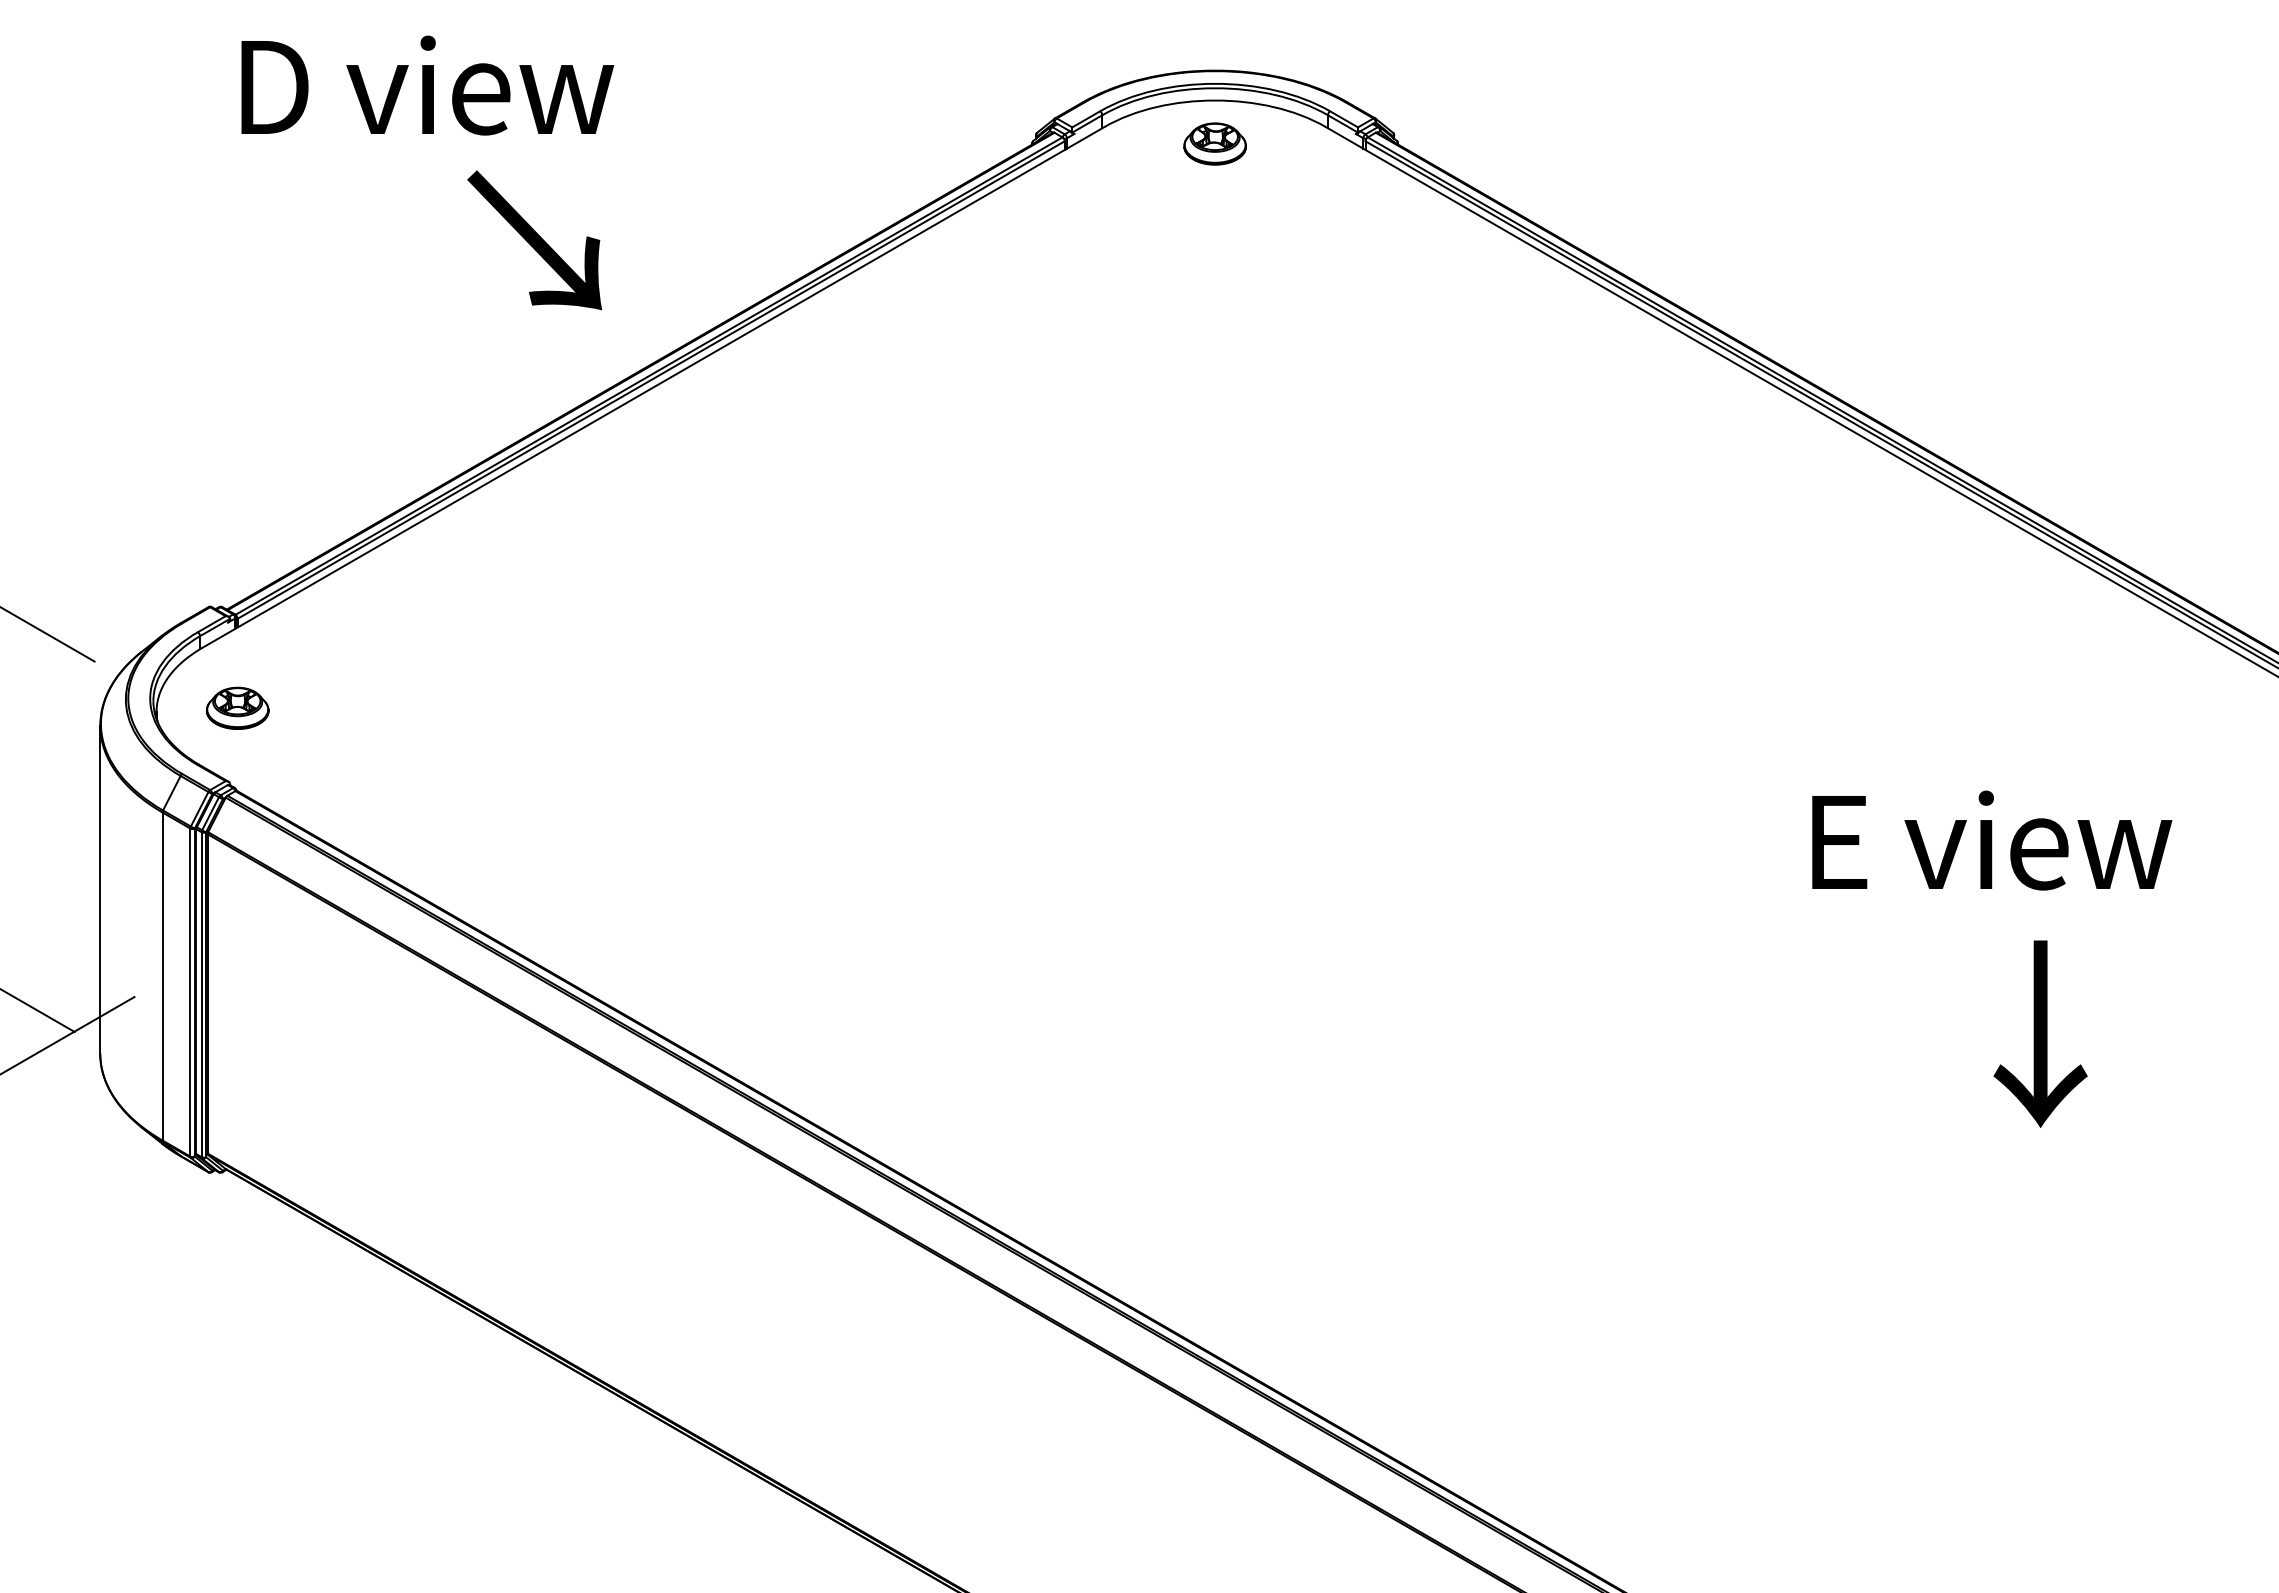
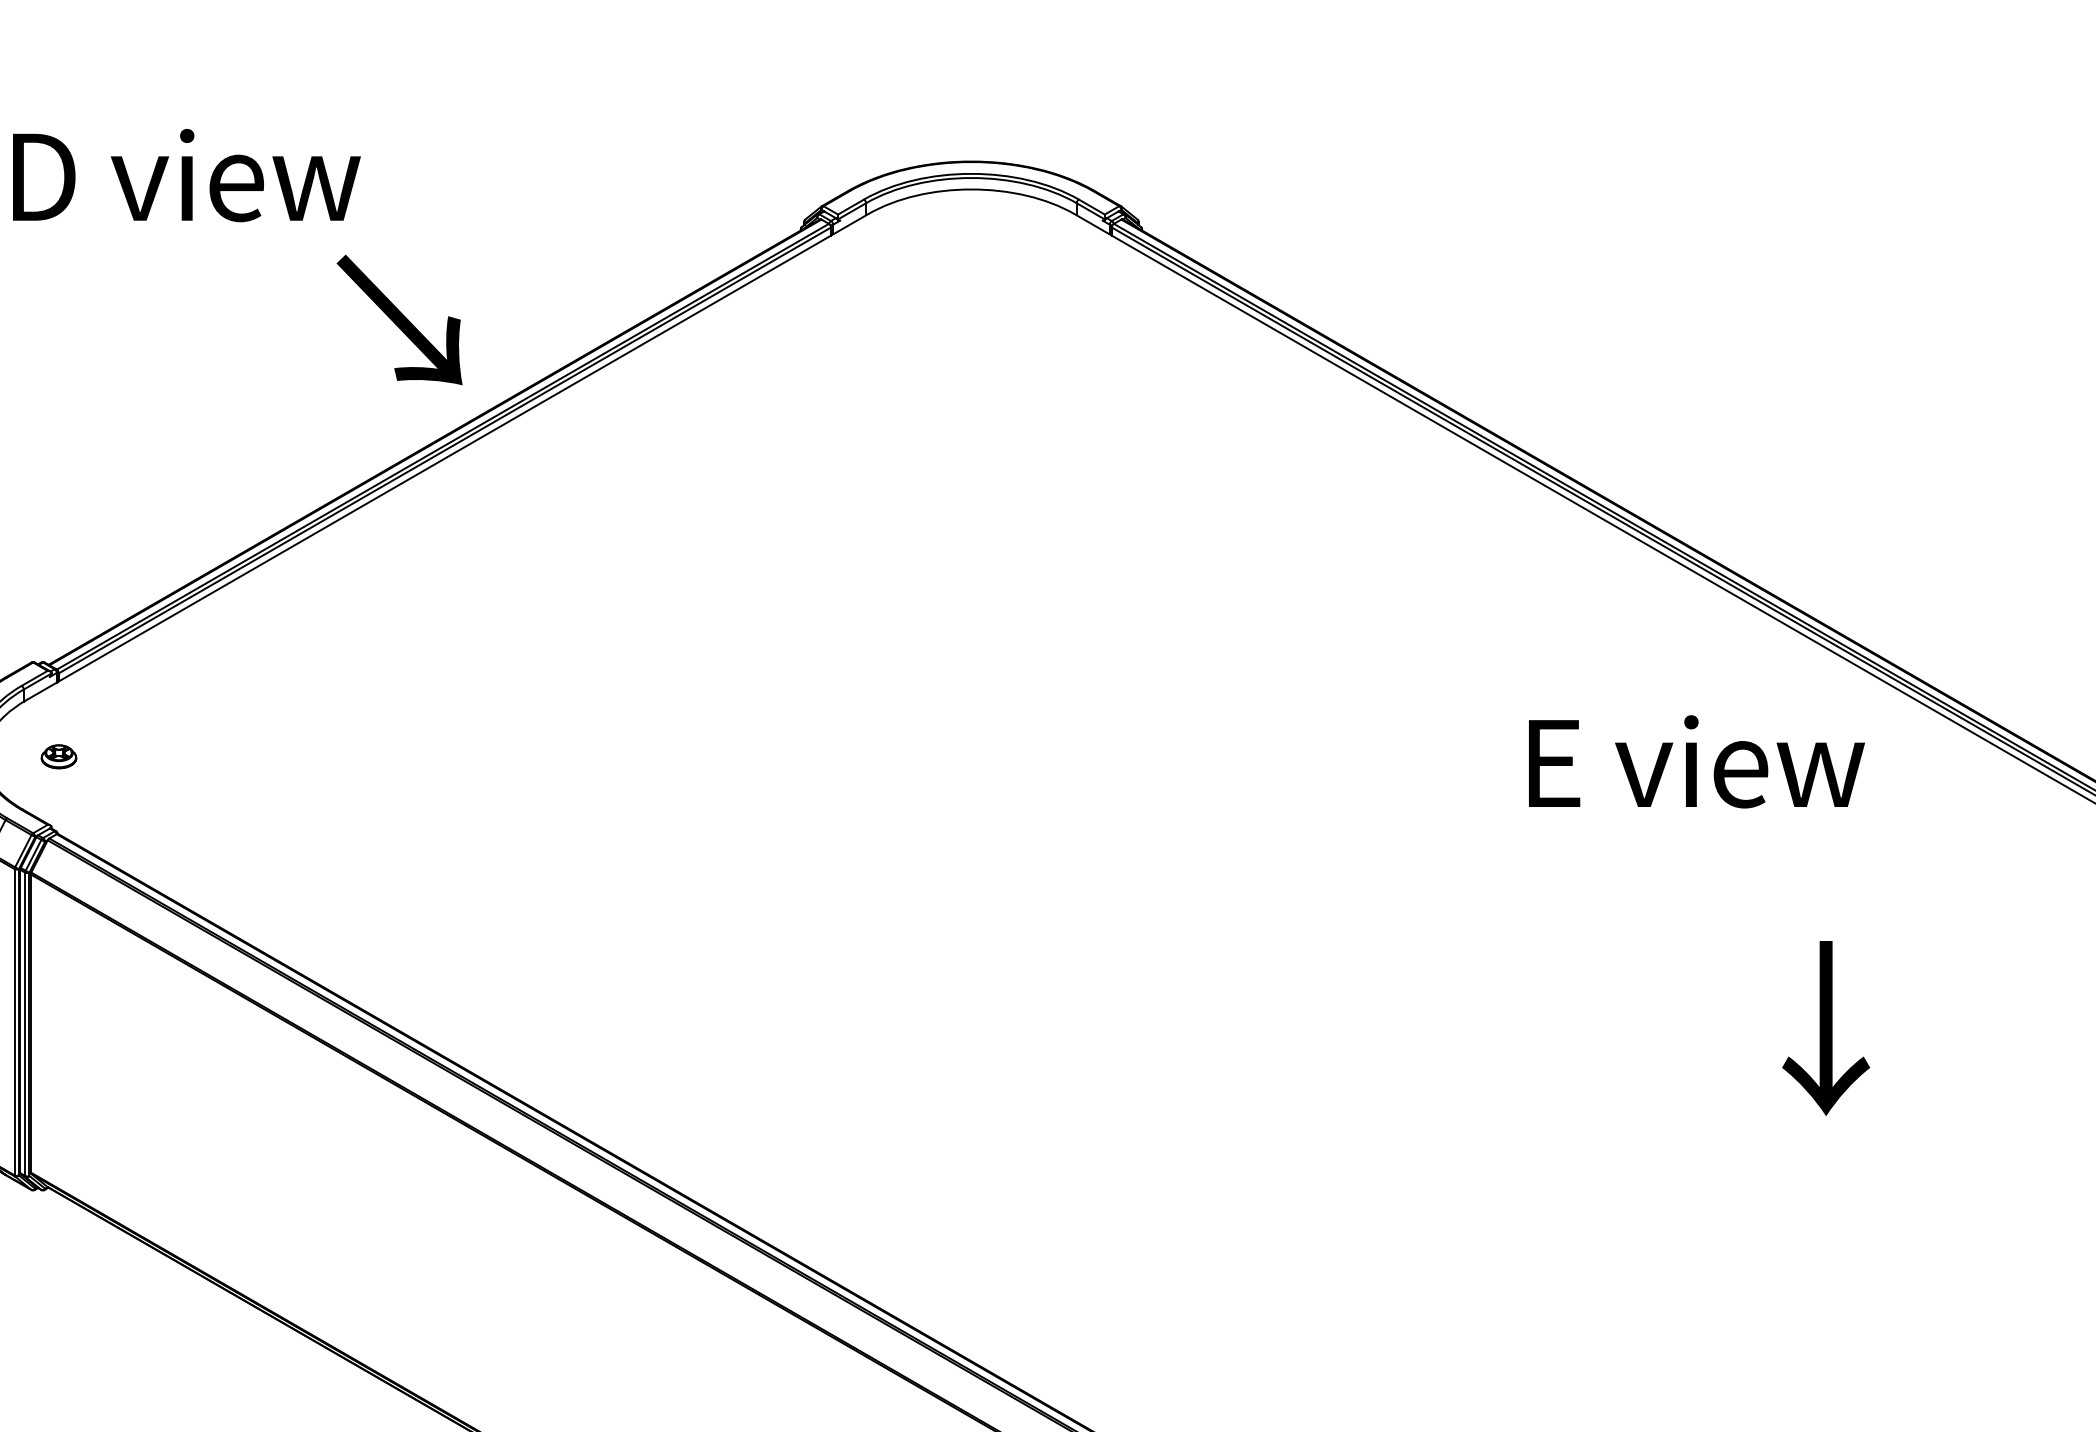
text: (427, 85) -> (186, 175), moved
part: (1214, 143) -> (970, 229), removed
text: (534, 240) -> (399, 320), moved
part: (237, 707) -> (58, 756), size x0.6
text: (1992, 840) -> (1697, 761), moved
text: (2040, 1033) -> (1826, 1027), moved

